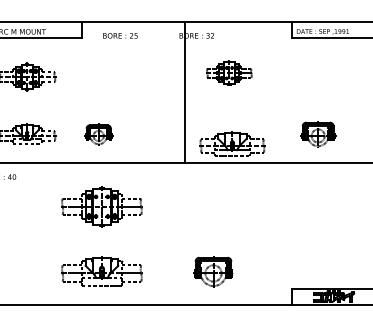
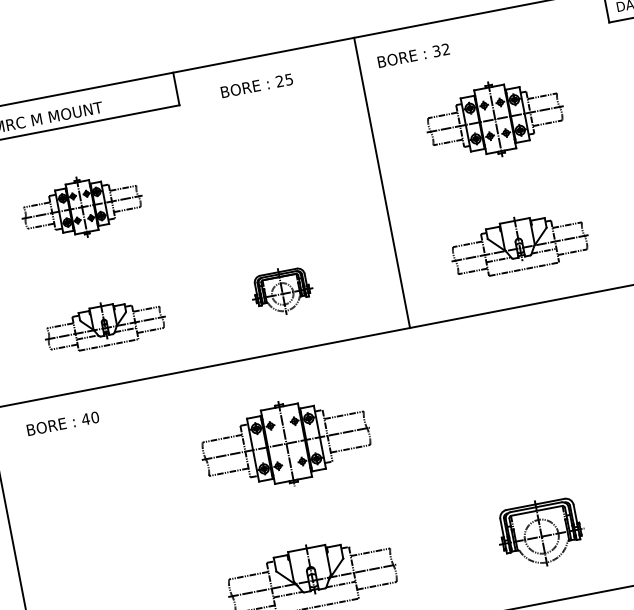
part: (229, 73) -> (495, 120), size x1.43
line: (184, 92) -> (381, 182), moved
part: (98, 134) -> (281, 291), moved
part: (232, 143) -> (519, 243), moved

